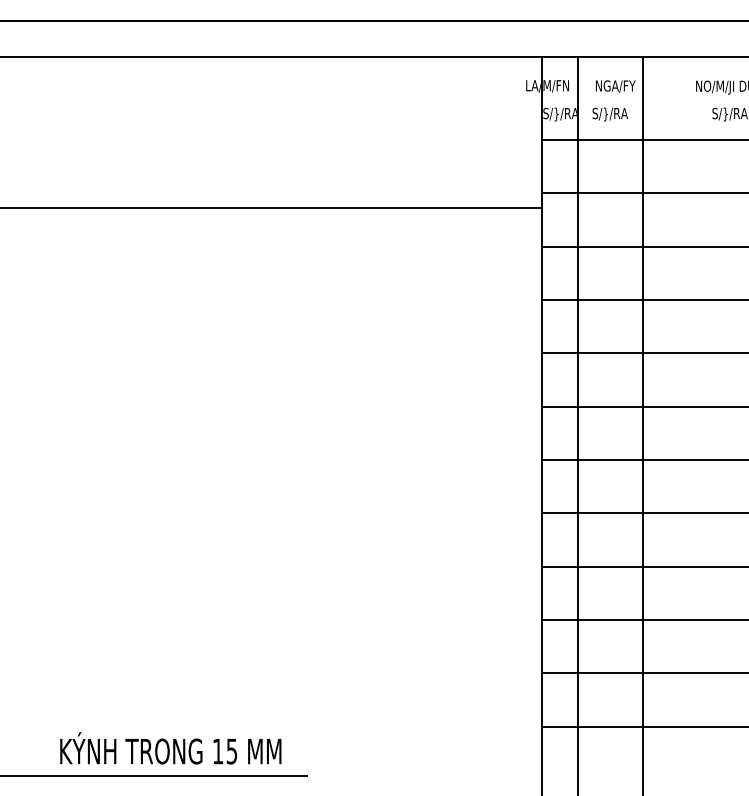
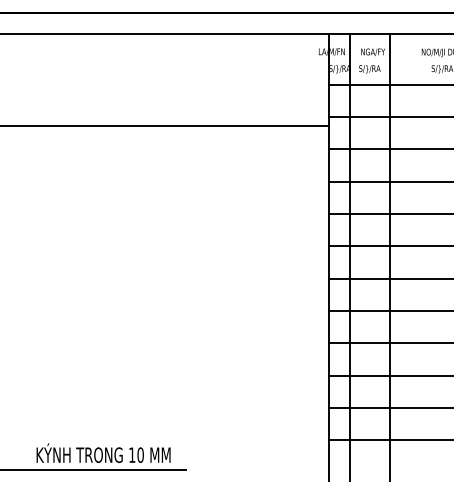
text: (231, 750) -> (140, 454), 15 -> 10

